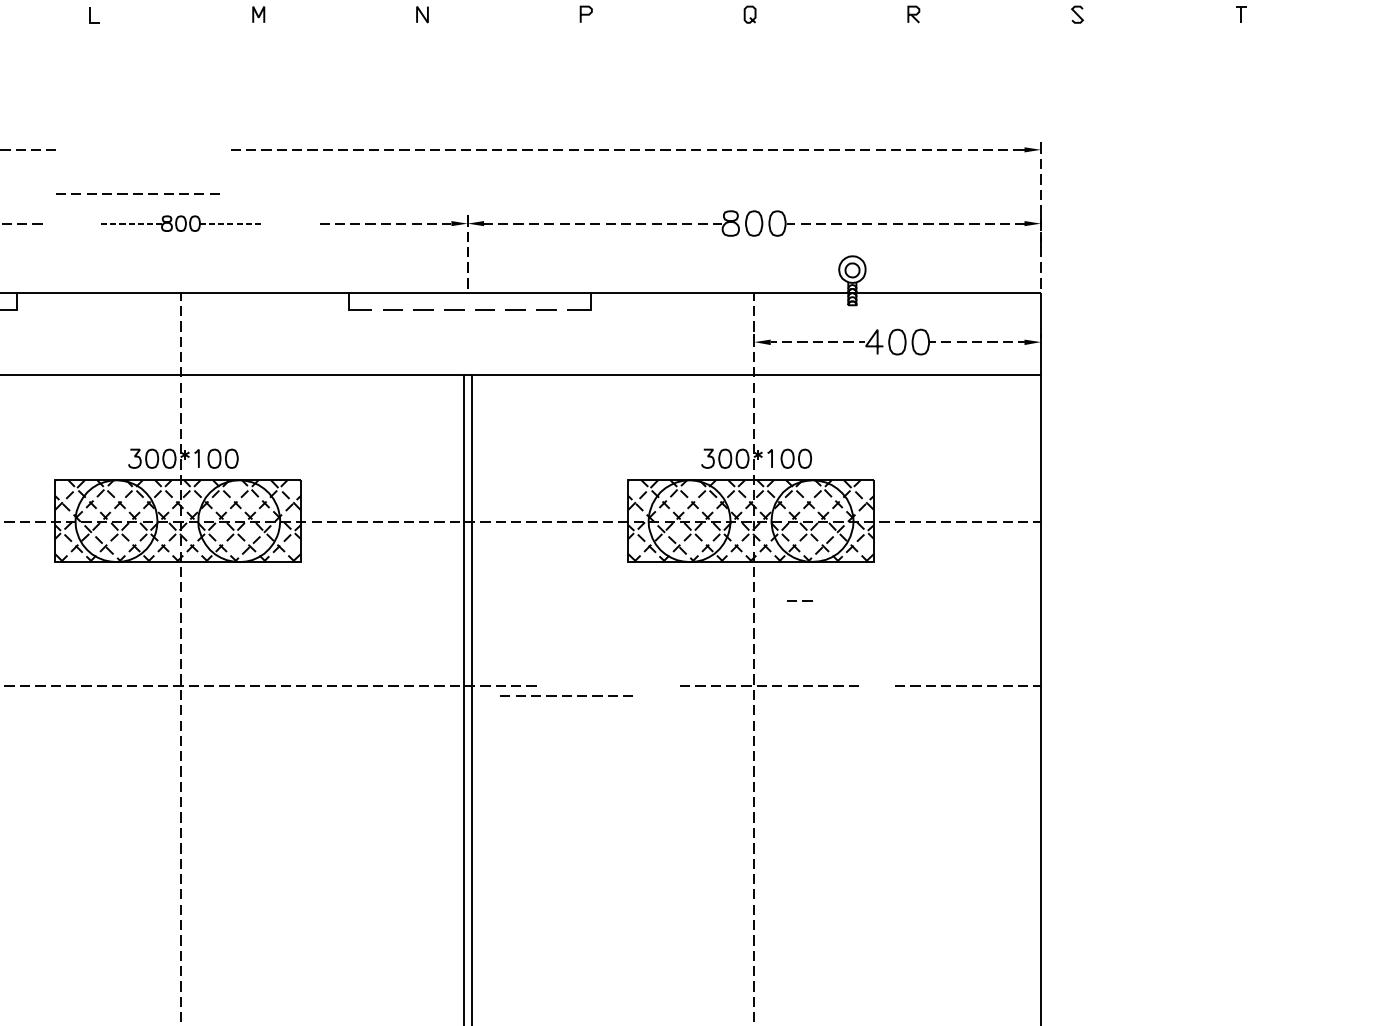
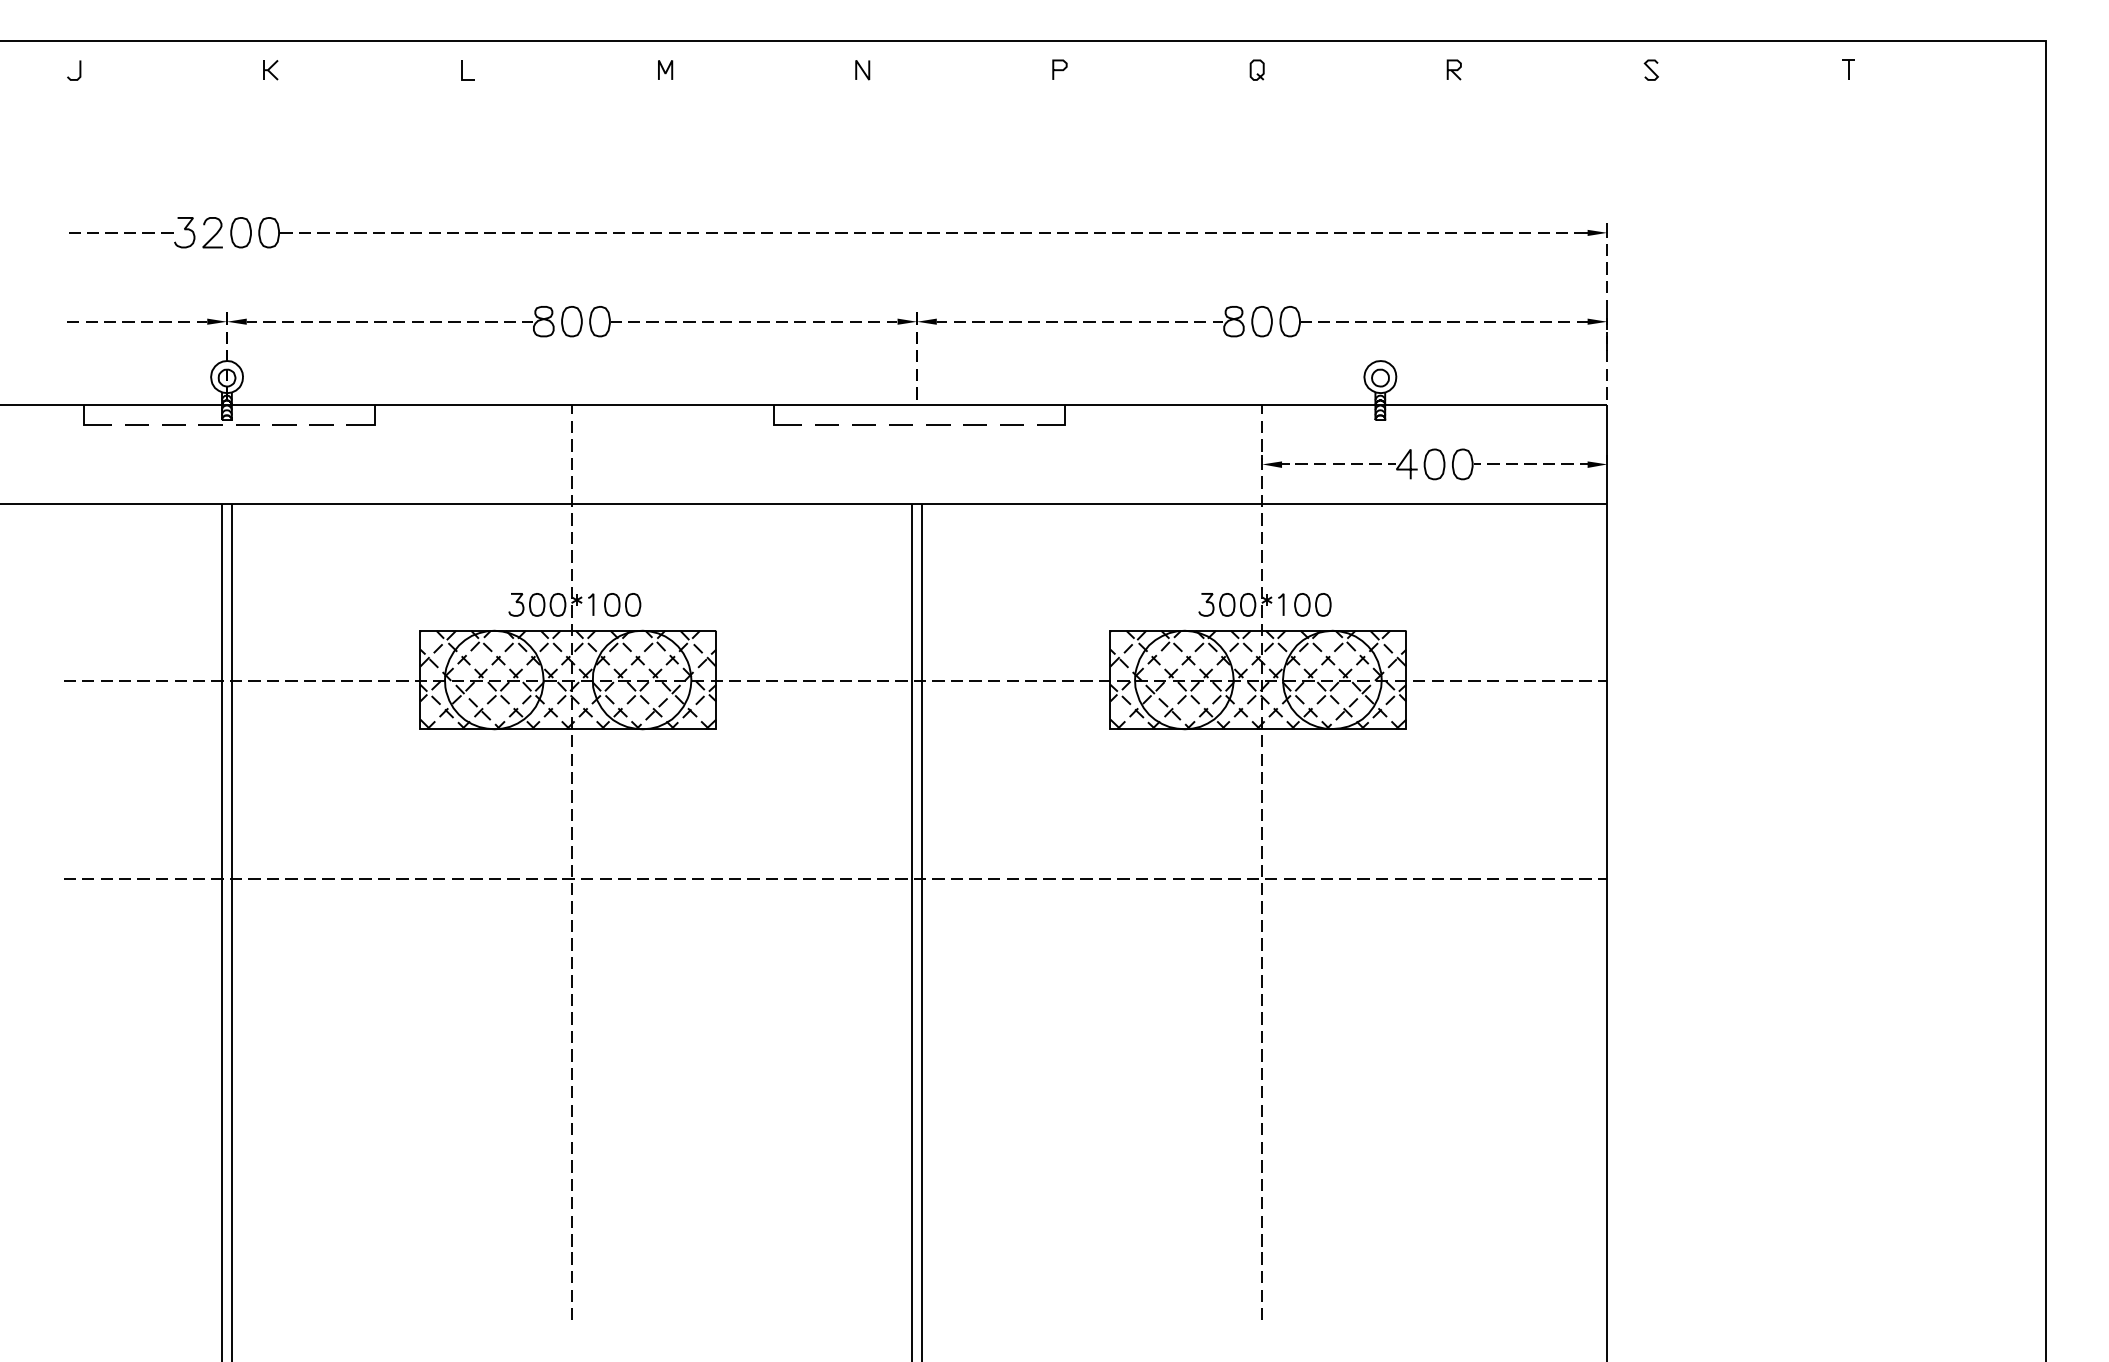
line: (137, 193) -> (526, 232), moved
part: (180, 223) -> (571, 321), size x1.67
line: (796, 601) -> (1406, 878), moved
line: (566, 695) -> (1086, 878), moved

